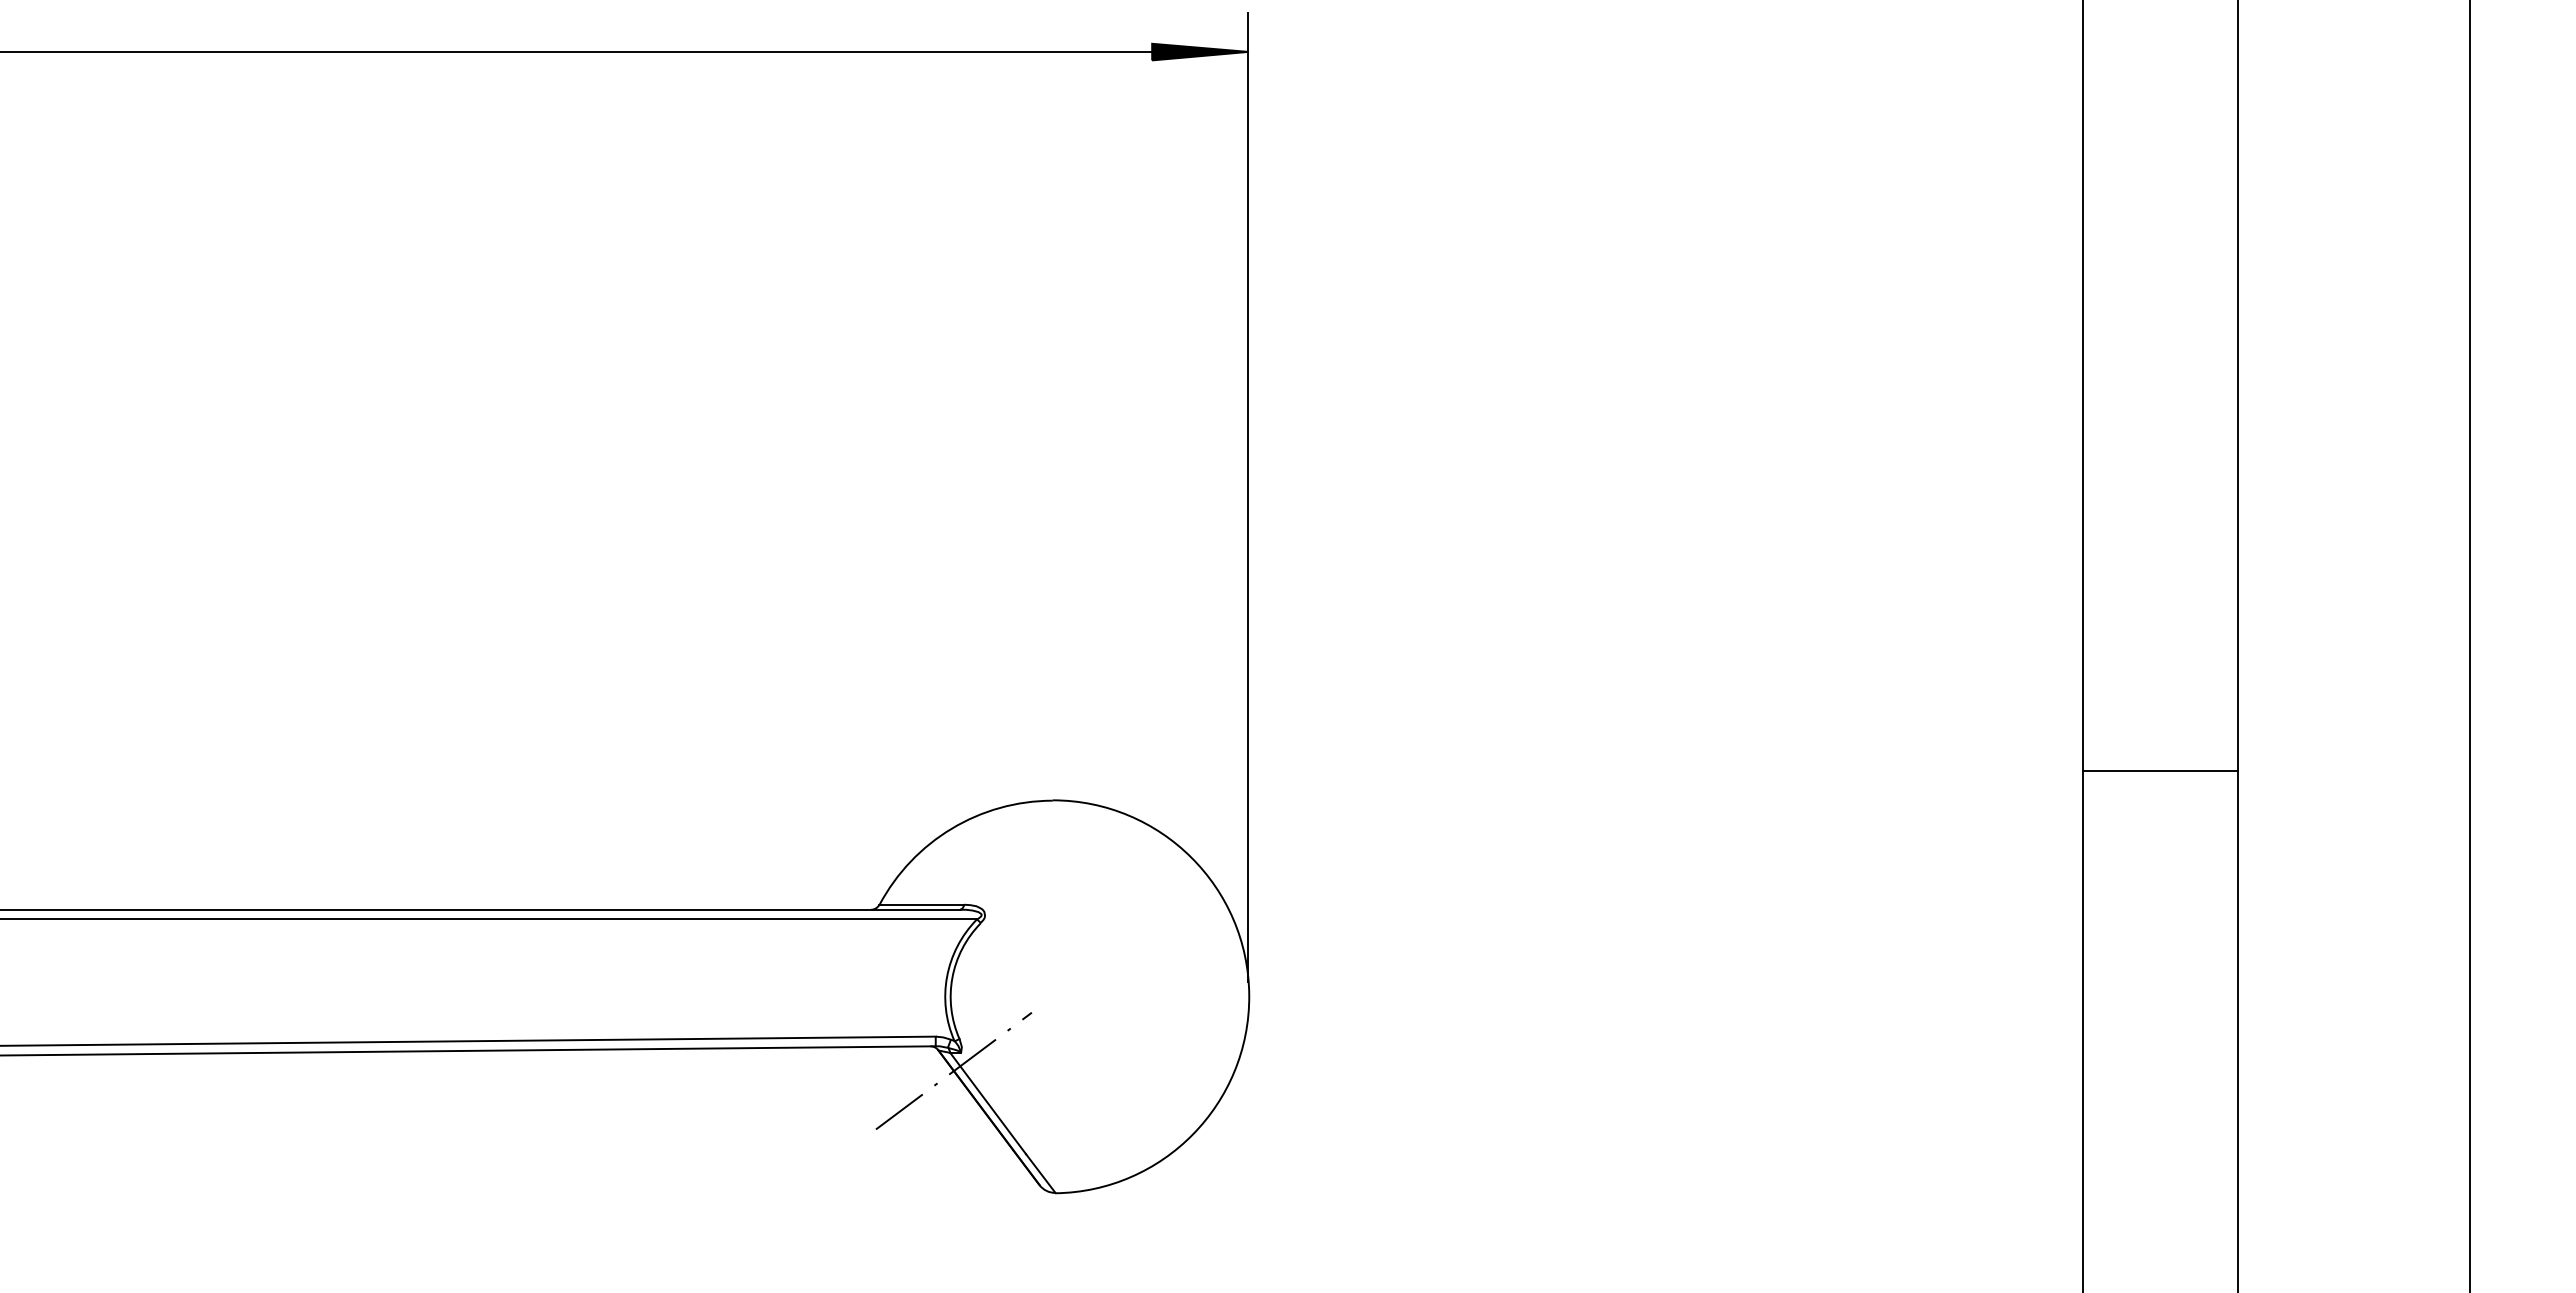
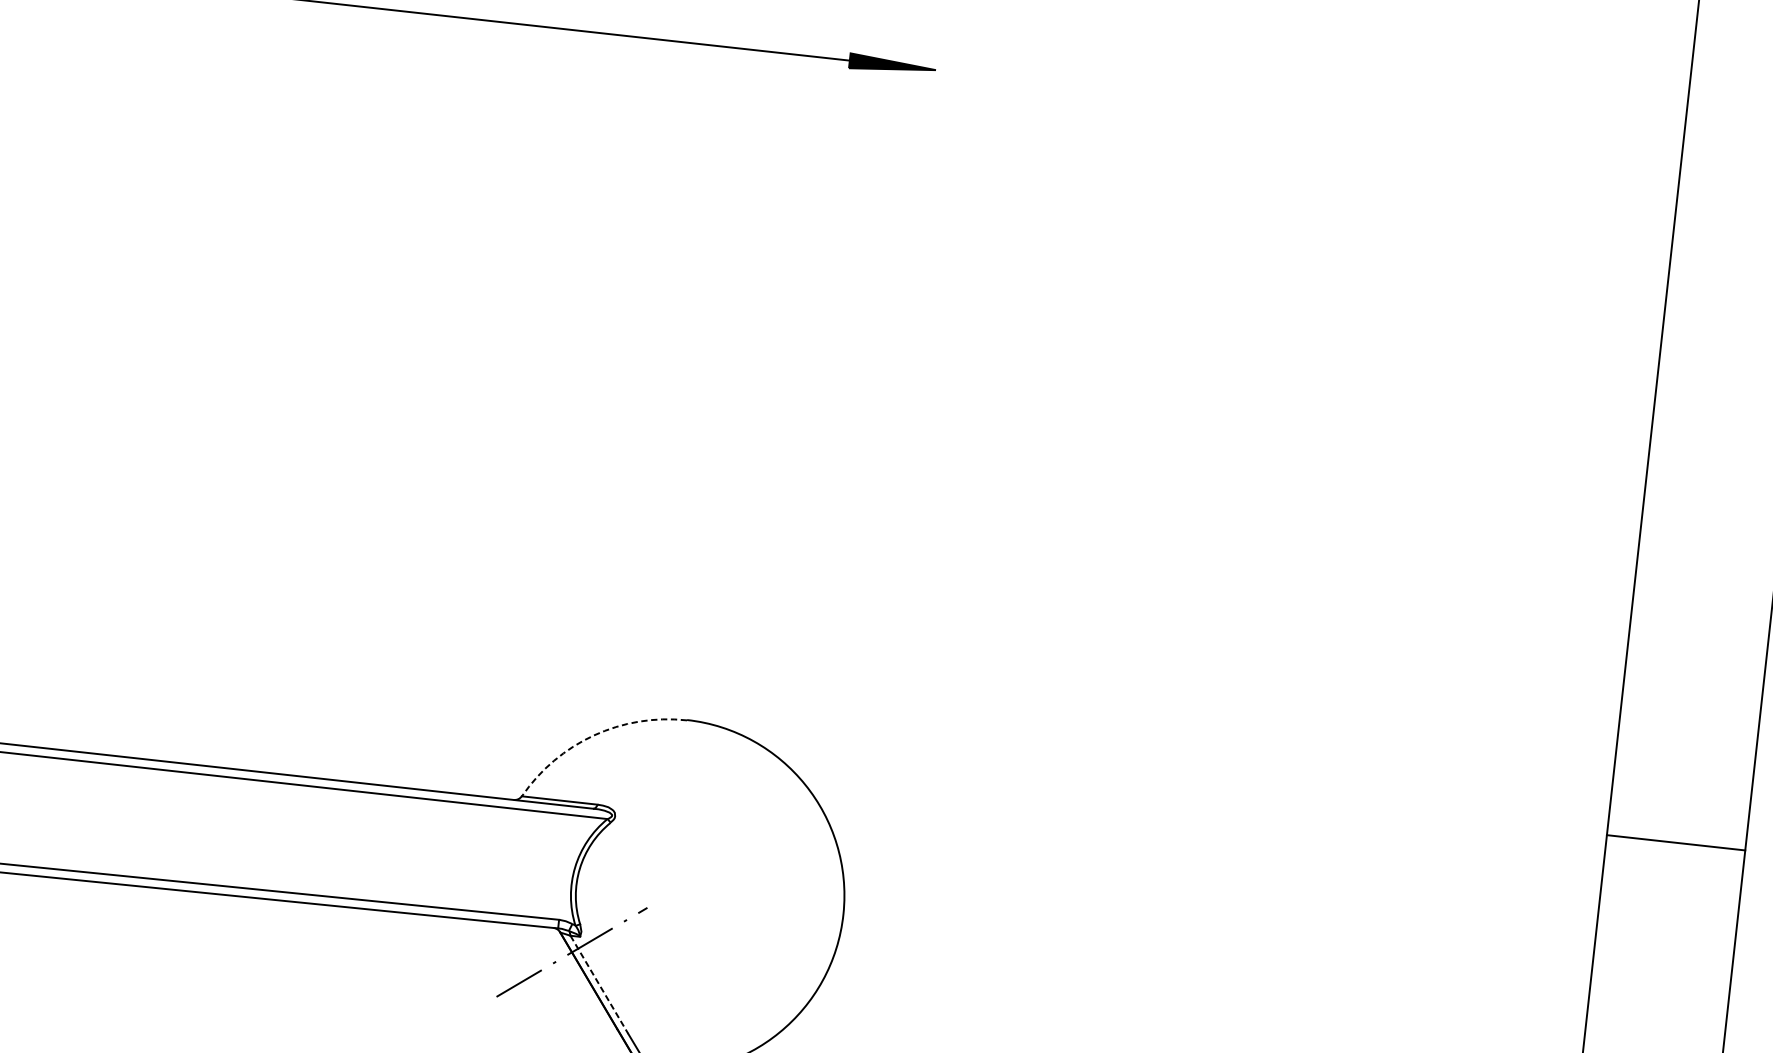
line: (1248, 497) -> (891, 468), removed
line: (2160, 771) -> (1676, 842), moved
arc: (951, 828) -> (593, 735), solid -> dashed
line: (988, 1103) -> (599, 984), solid -> dashed

